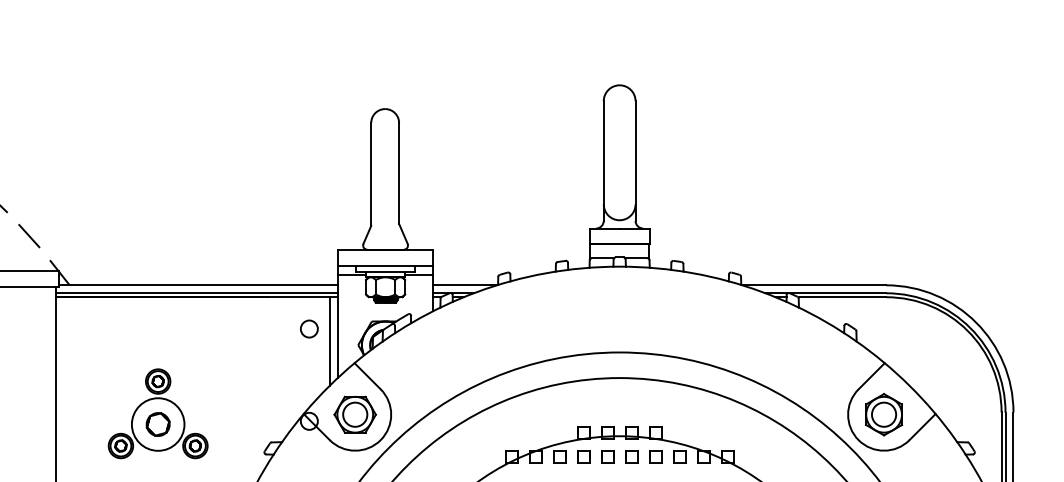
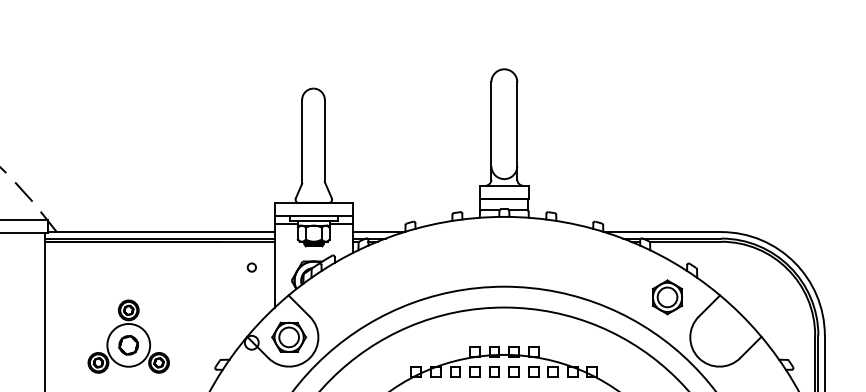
circle: (308, 328) -> (251, 267), size x0.6
line: (329, 341) -> (268, 277), removed
part: (884, 414) -> (667, 297), moved

